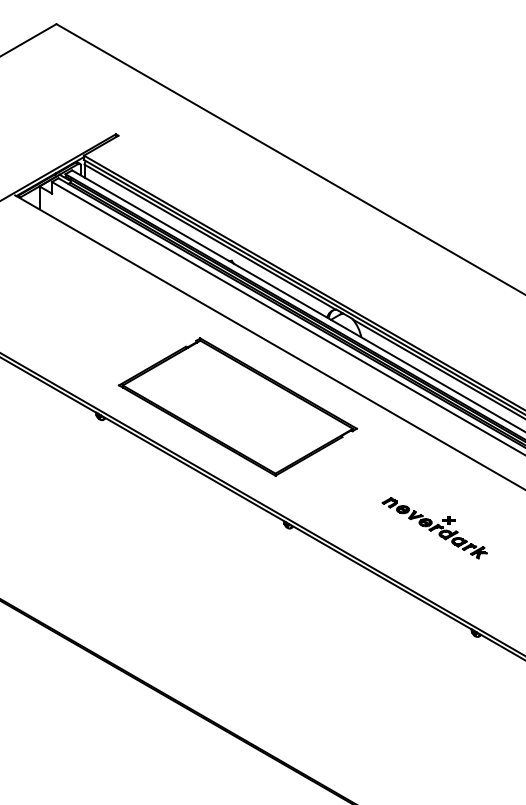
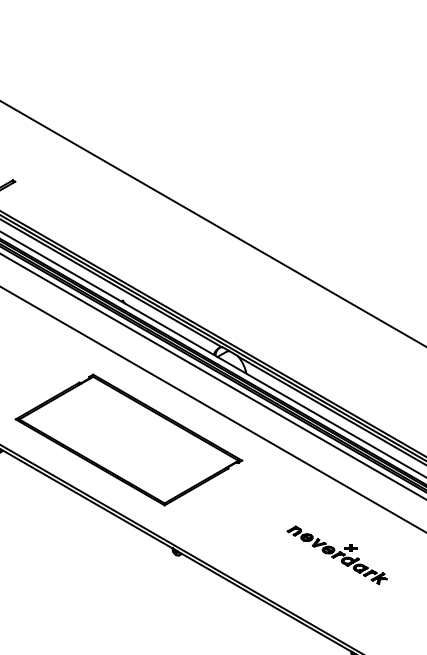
part: (434, 528) -> (336, 555), moved

